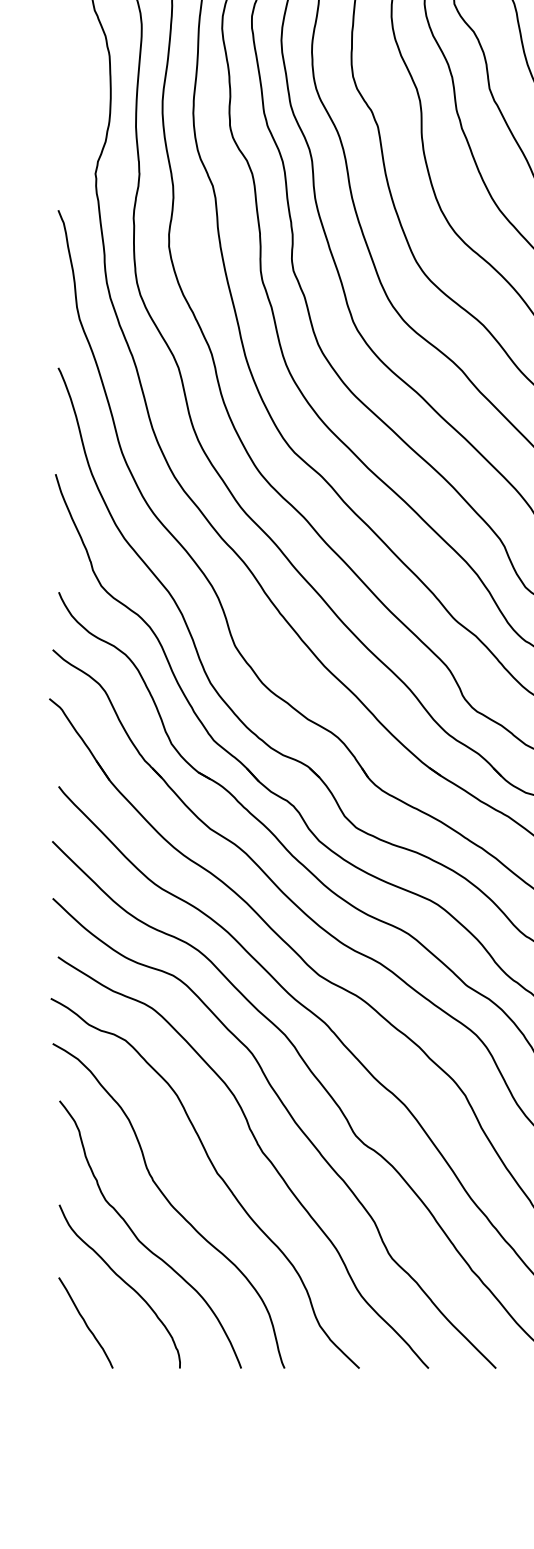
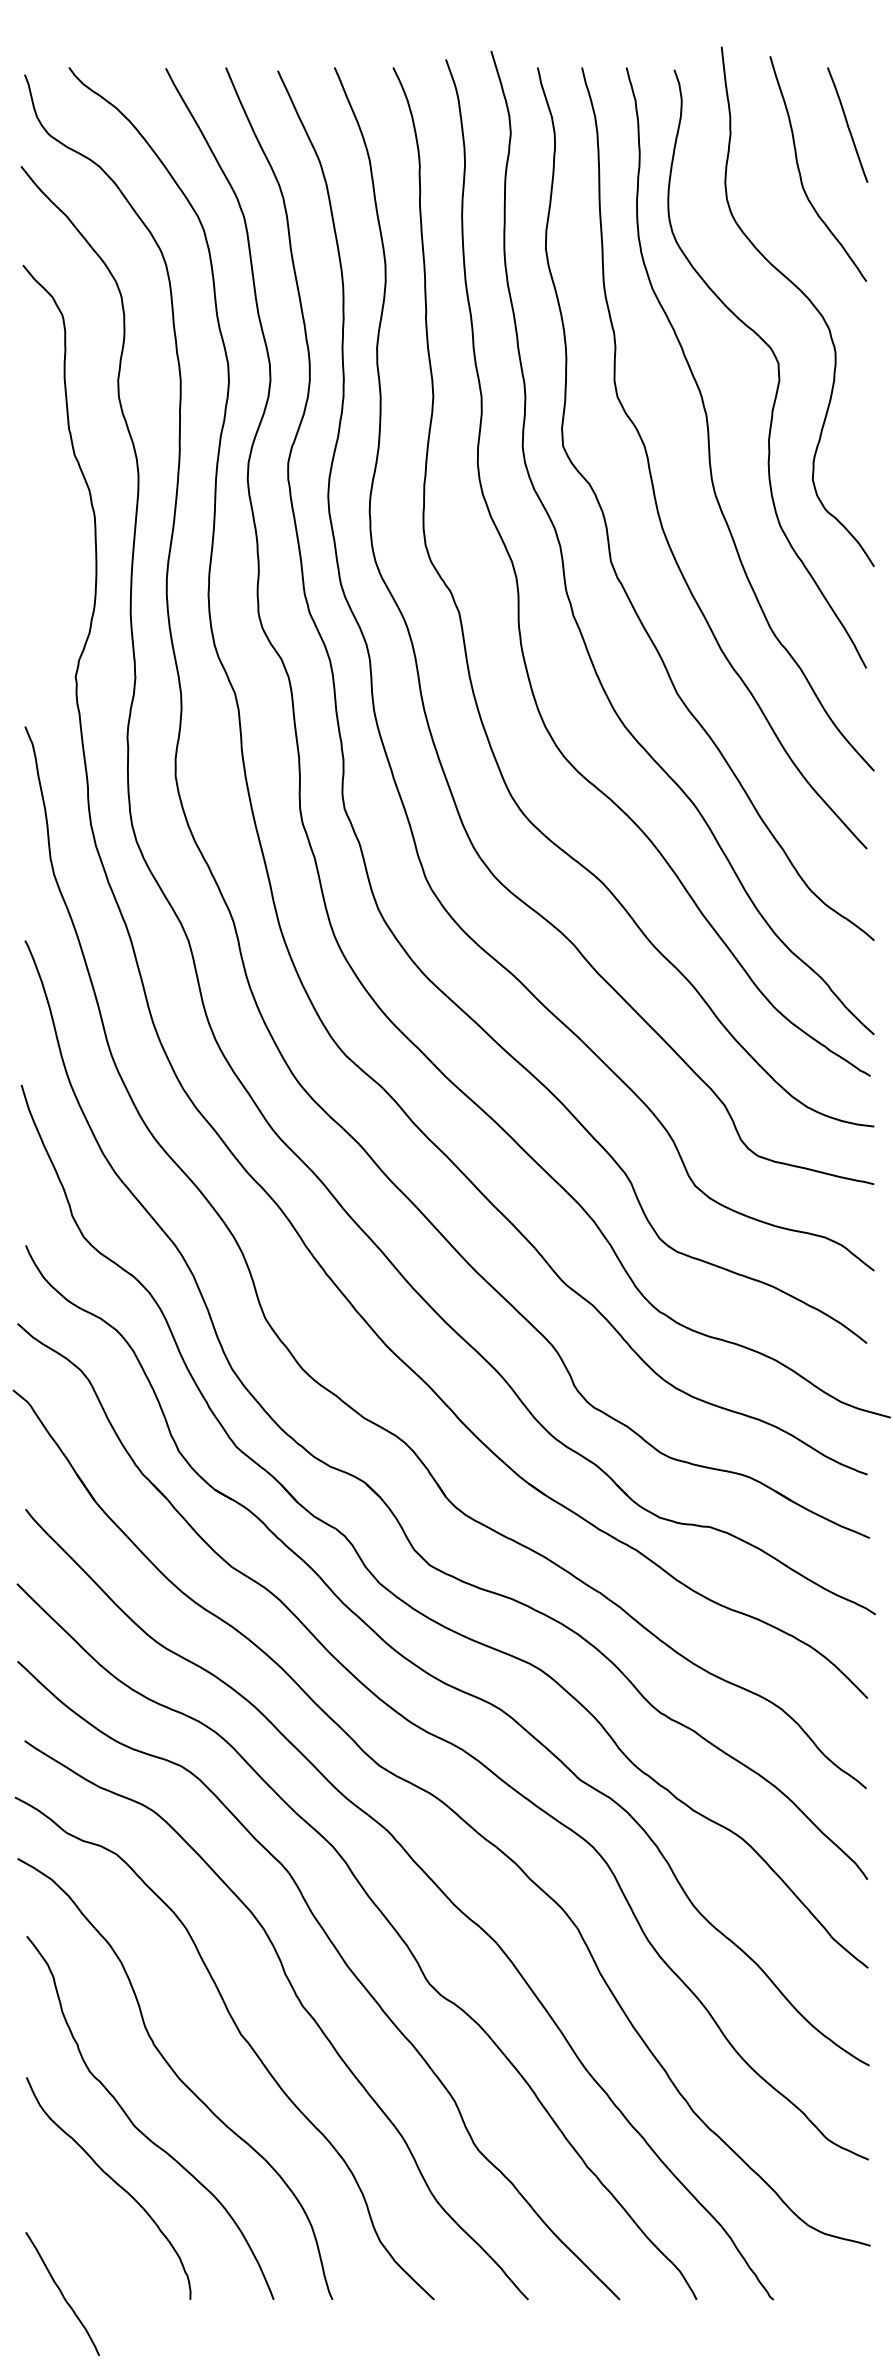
curve: (85, 1322) -> (62, 2293), moved

